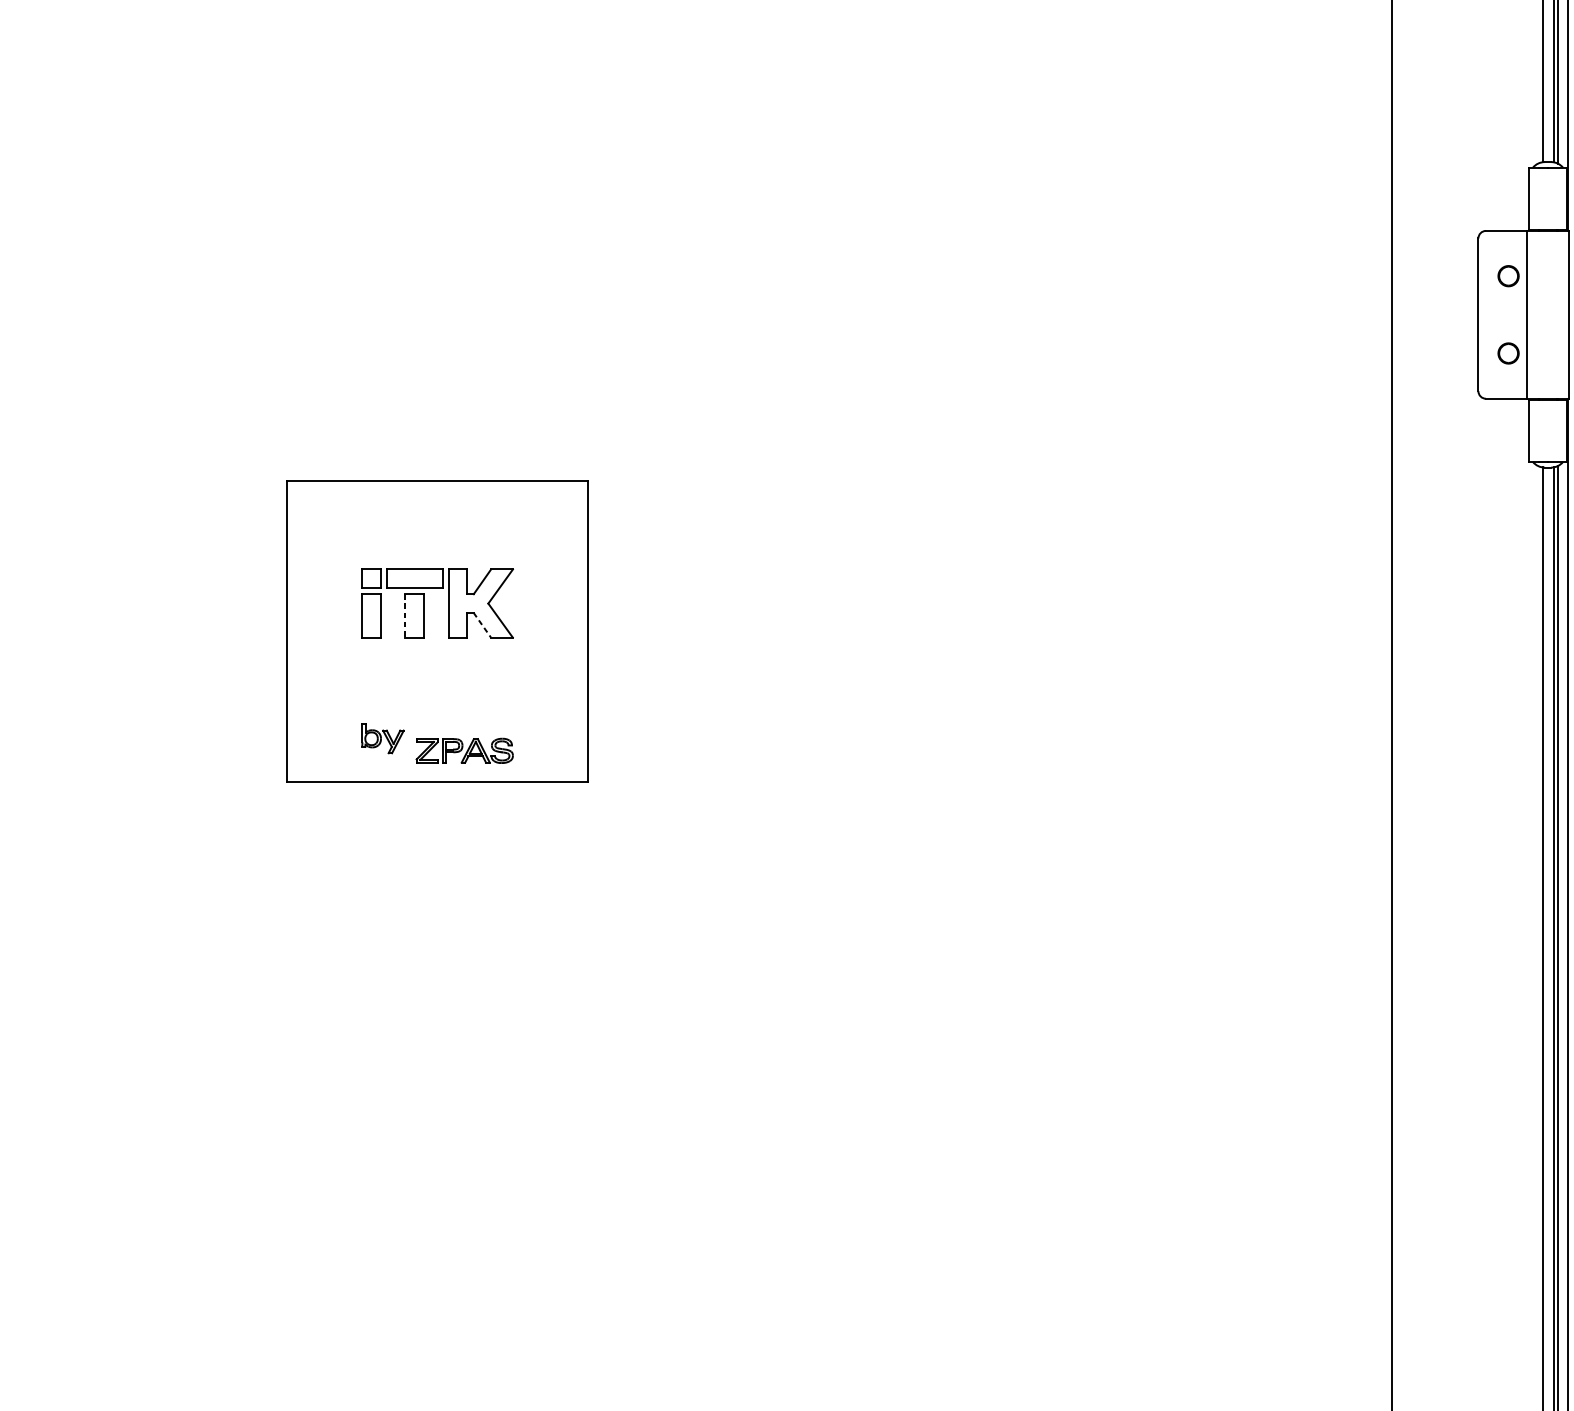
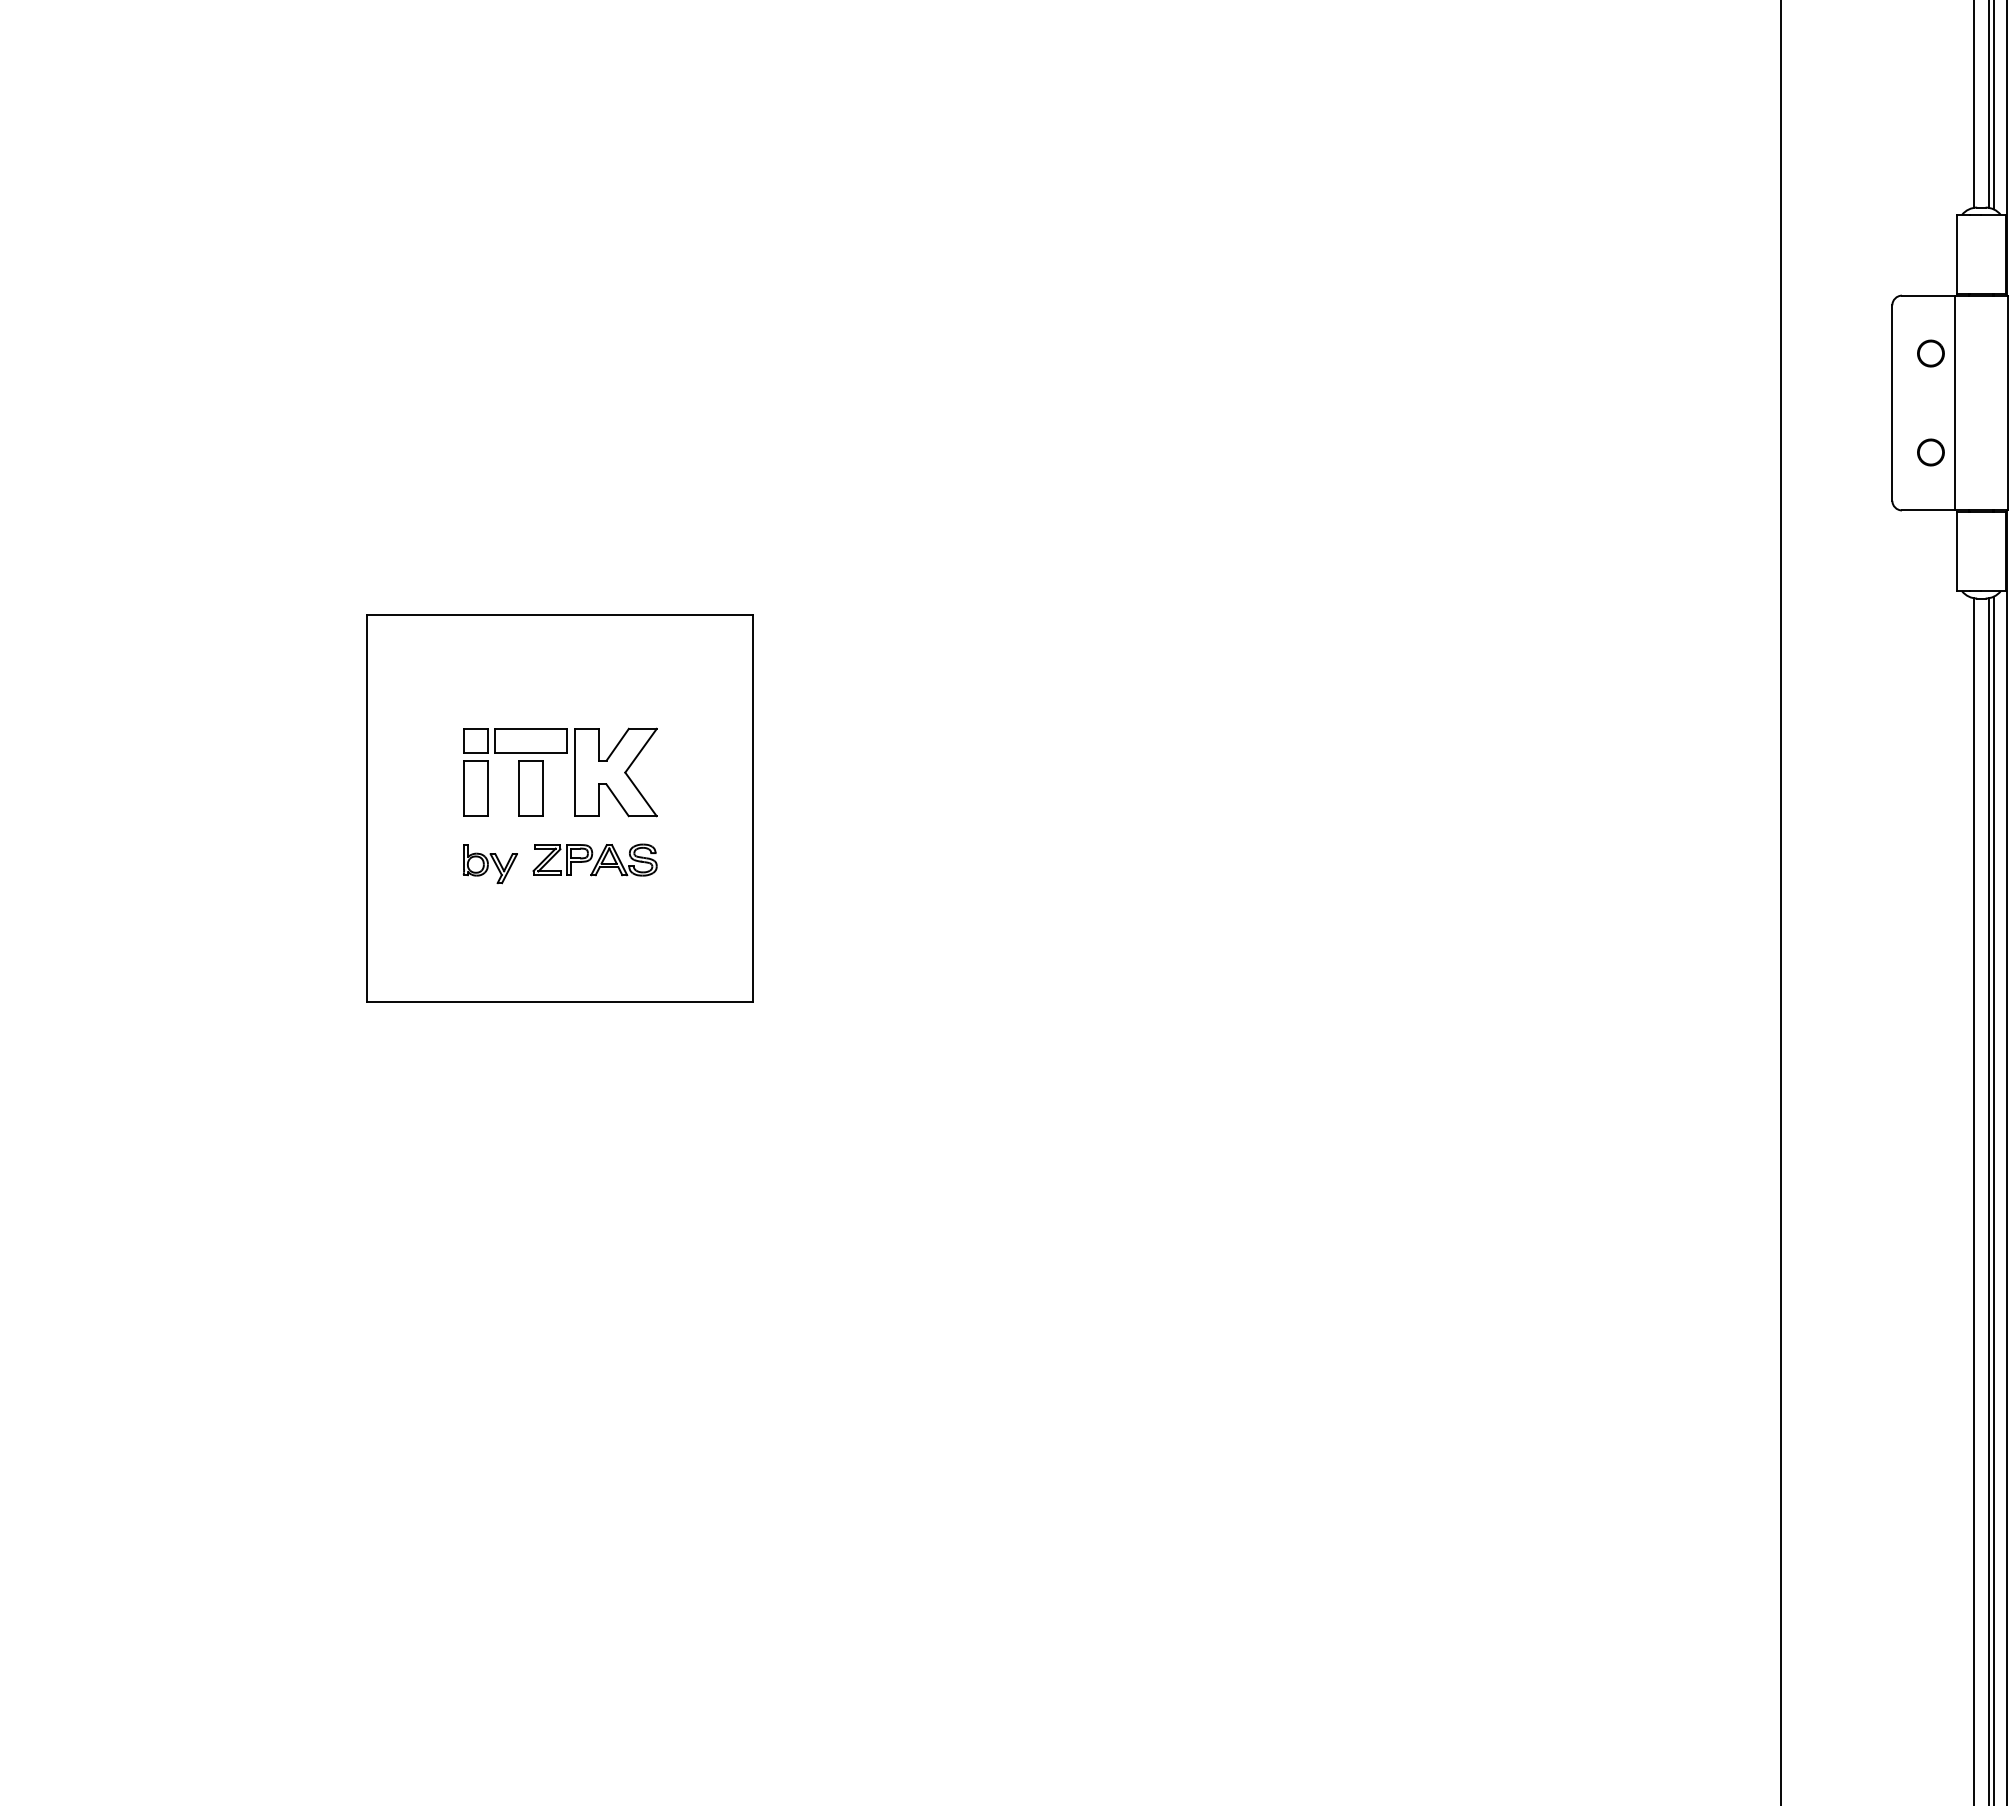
line: (405, 616) -> (519, 788), dashed -> solid
line: (482, 625) -> (617, 800), dashed -> solid
part: (382, 738) -> (489, 864), moved
part: (464, 750) -> (594, 859), moved

